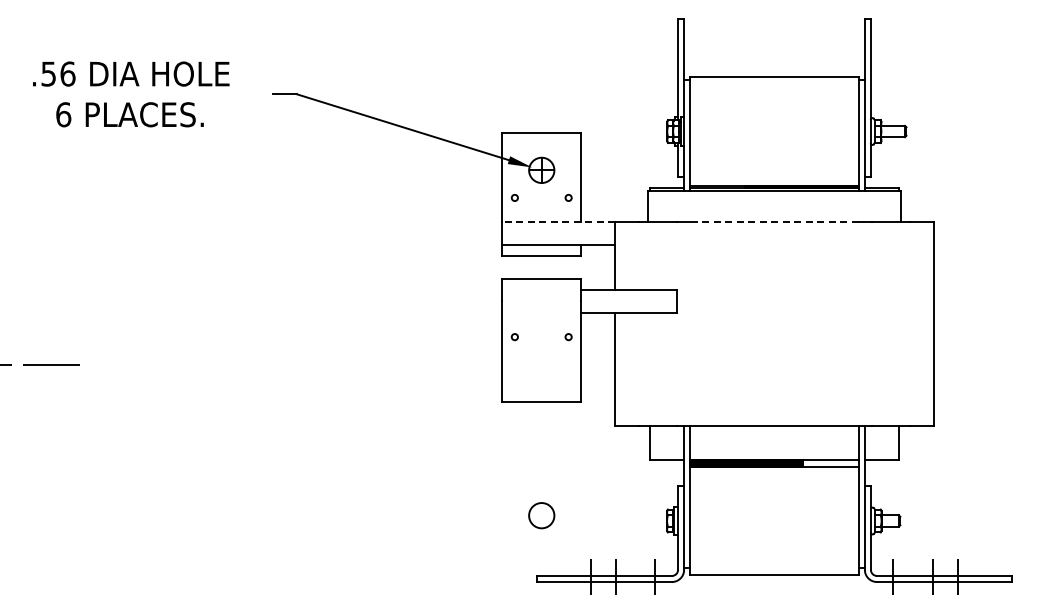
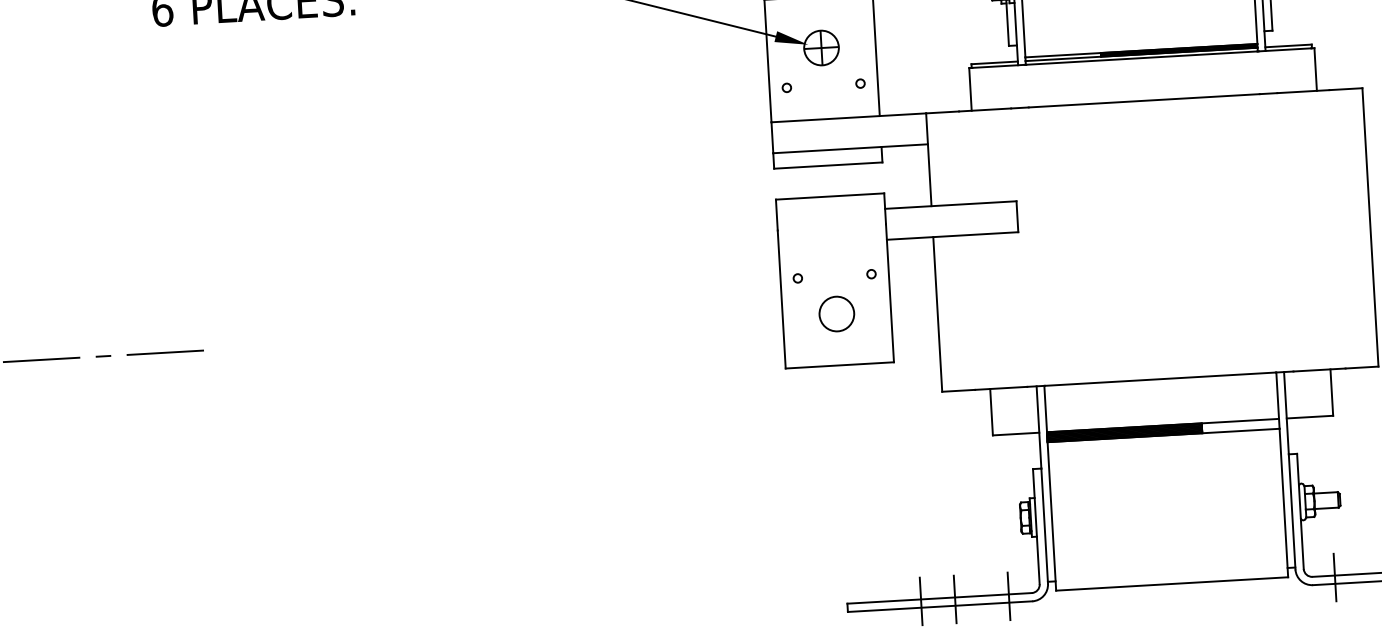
line: (558, 222) -> (848, 118), dashed -> solid
line: (773, 222) -> (1142, 101), dashed -> solid
circle: (541, 515) -> (836, 313), moved

